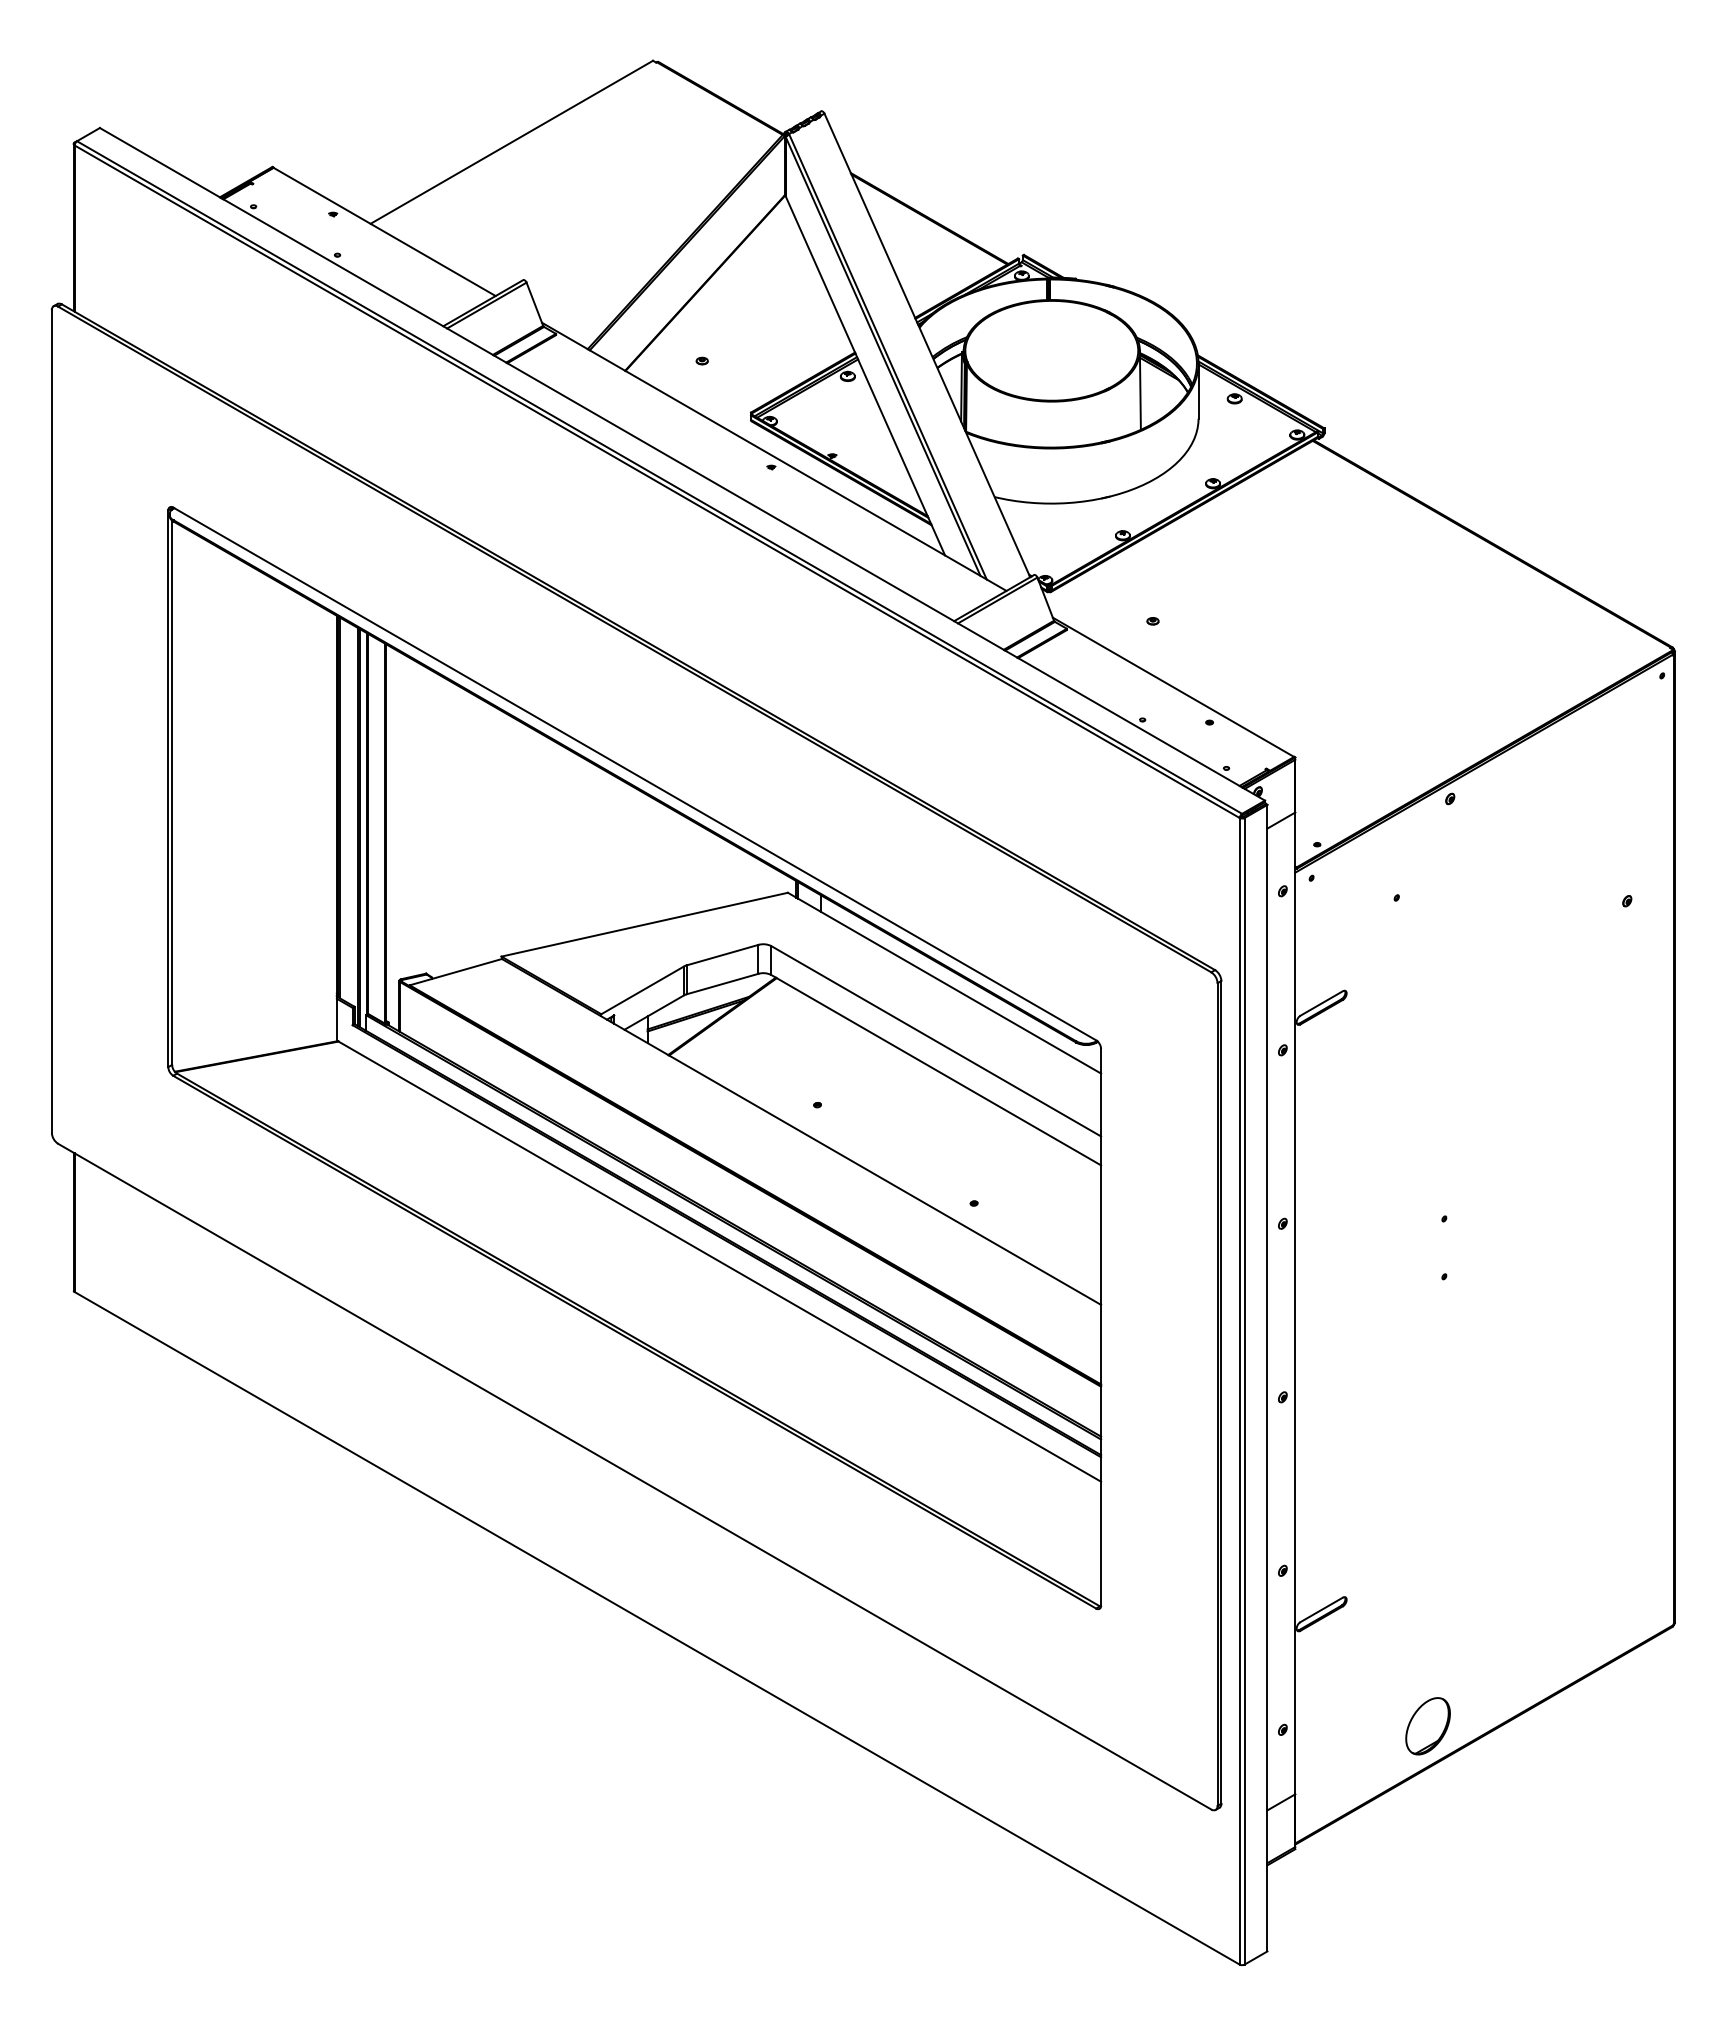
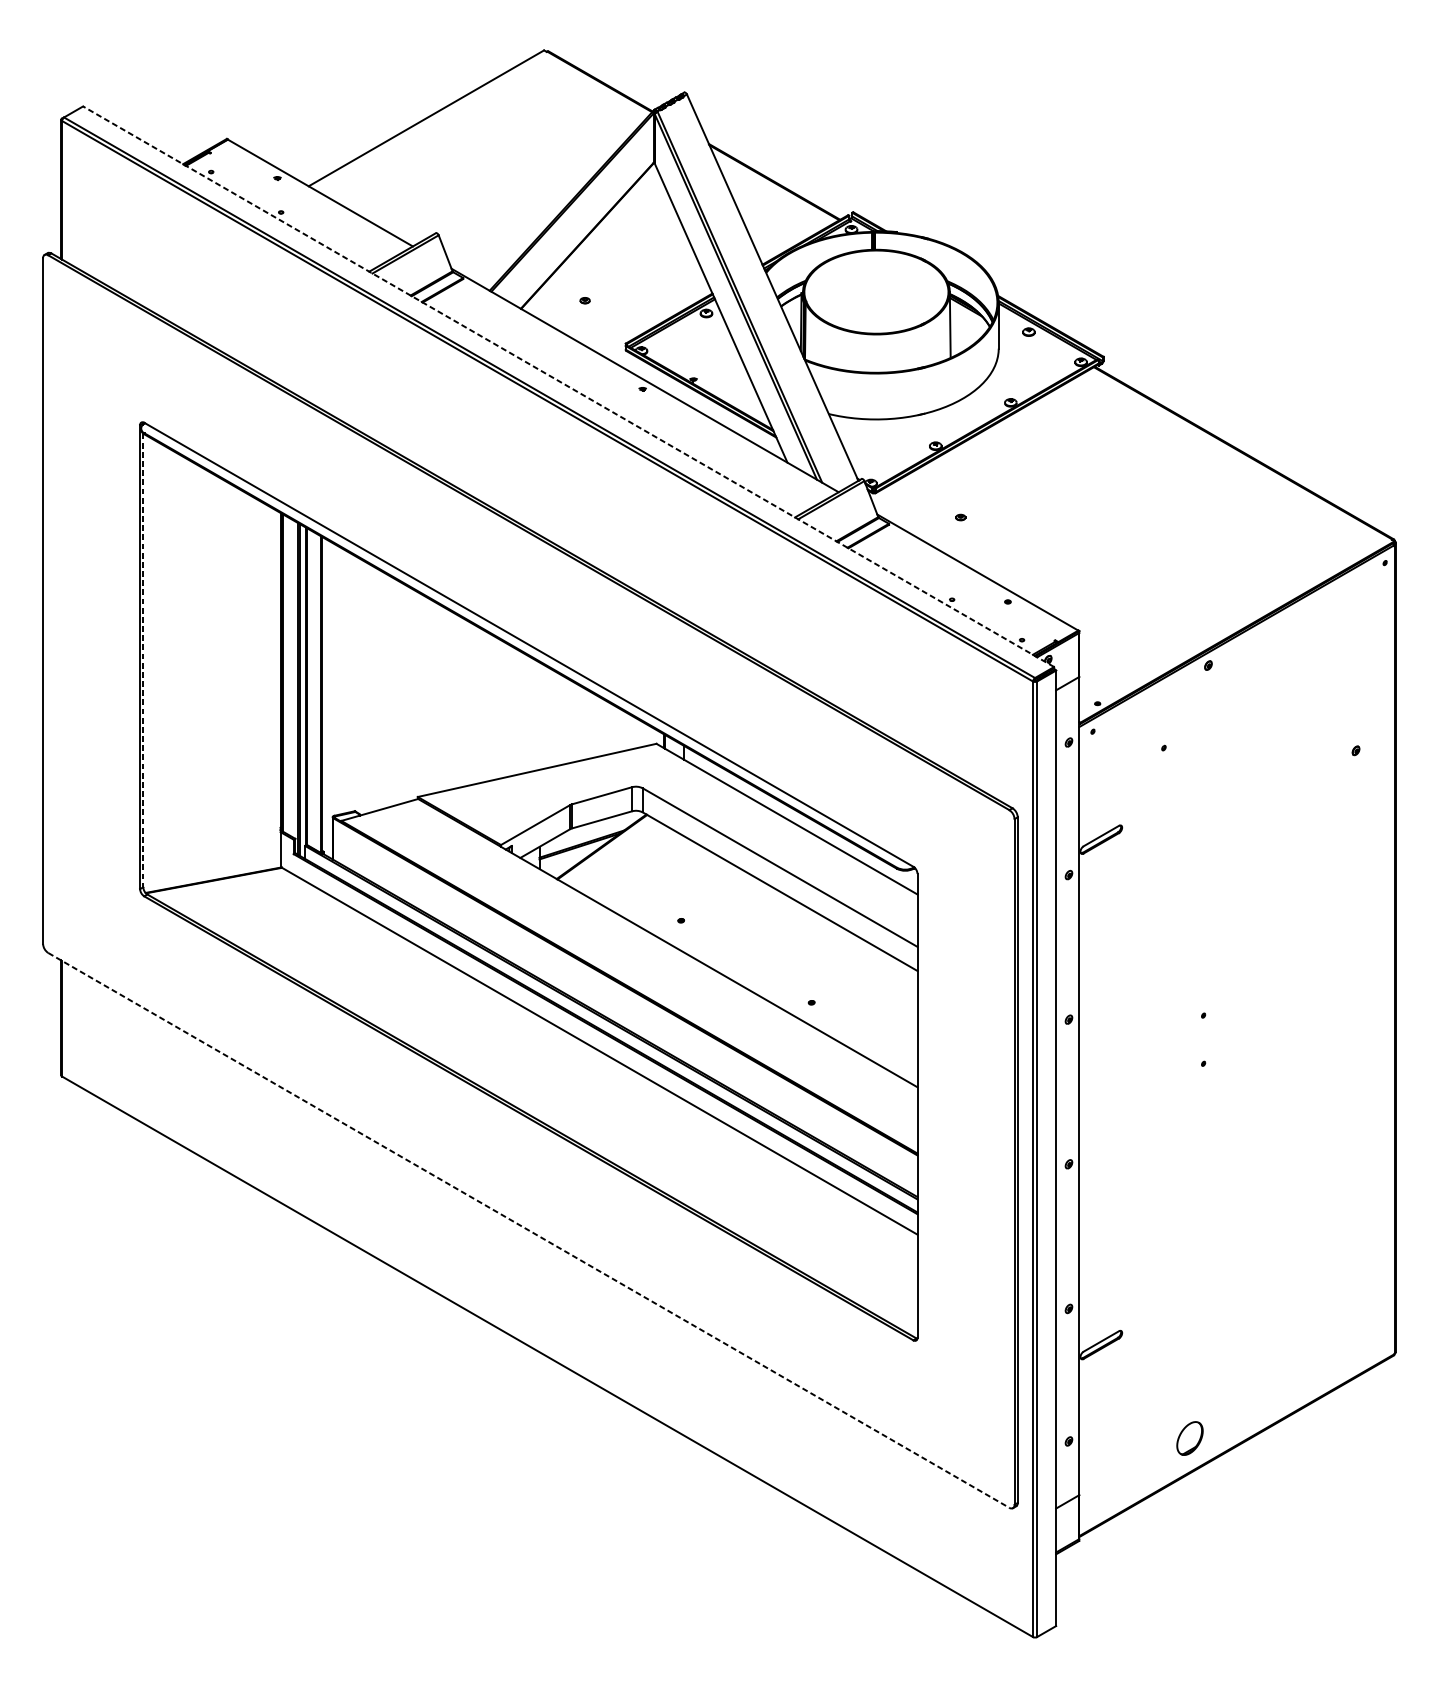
line: (682, 464) -> (568, 386), solid -> dashed
line: (172, 793) -> (143, 661), solid -> dashed
line: (634, 1476) -> (528, 1230), solid -> dashed
part: (1427, 1726) -> (1189, 1438), size x0.7

